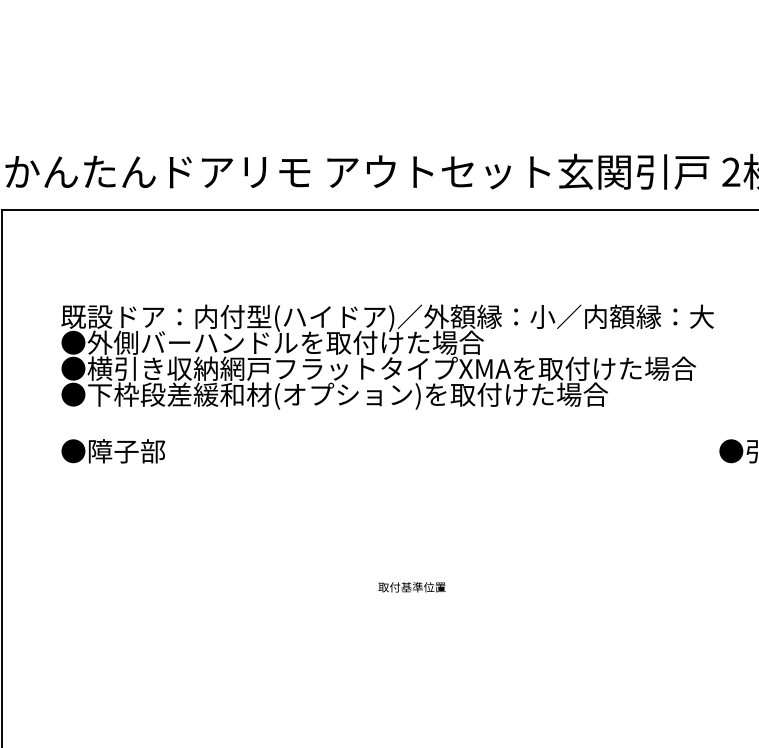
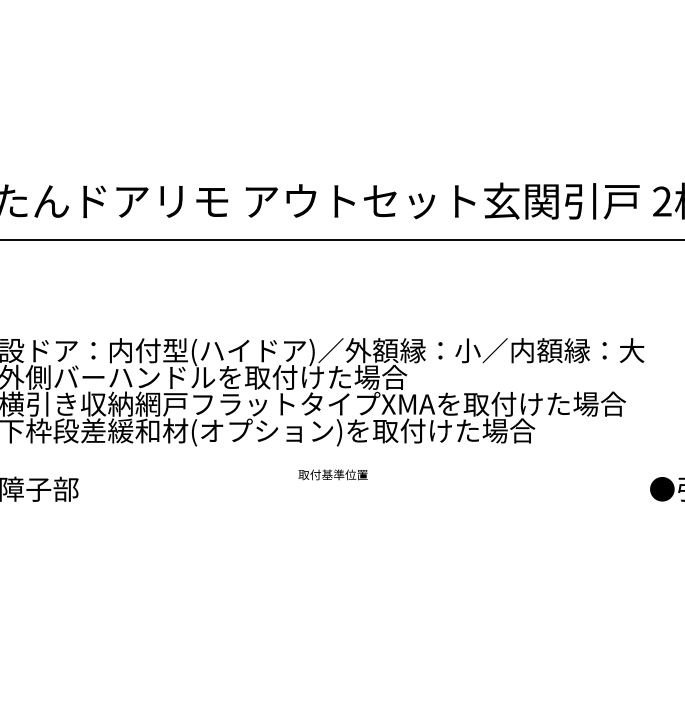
text: (411, 587) -> (332, 475), moved

